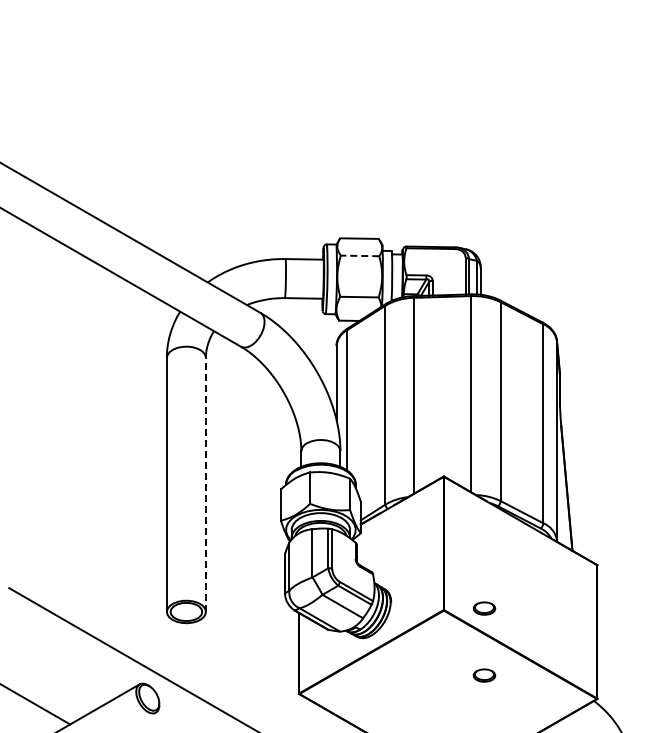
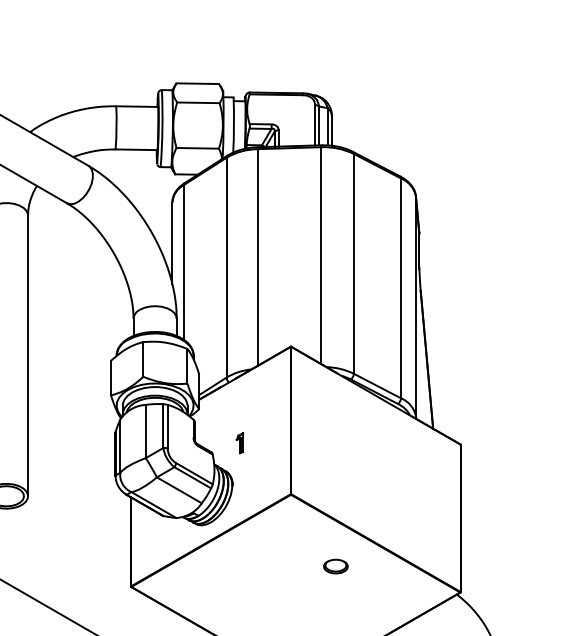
line: (359, 255) -> (197, 102), dashed -> solid
line: (205, 484) -> (27, 355), dashed -> solid
part: (397, 563) -> (239, 442), added
part: (484, 608) -> (335, 492), removed

